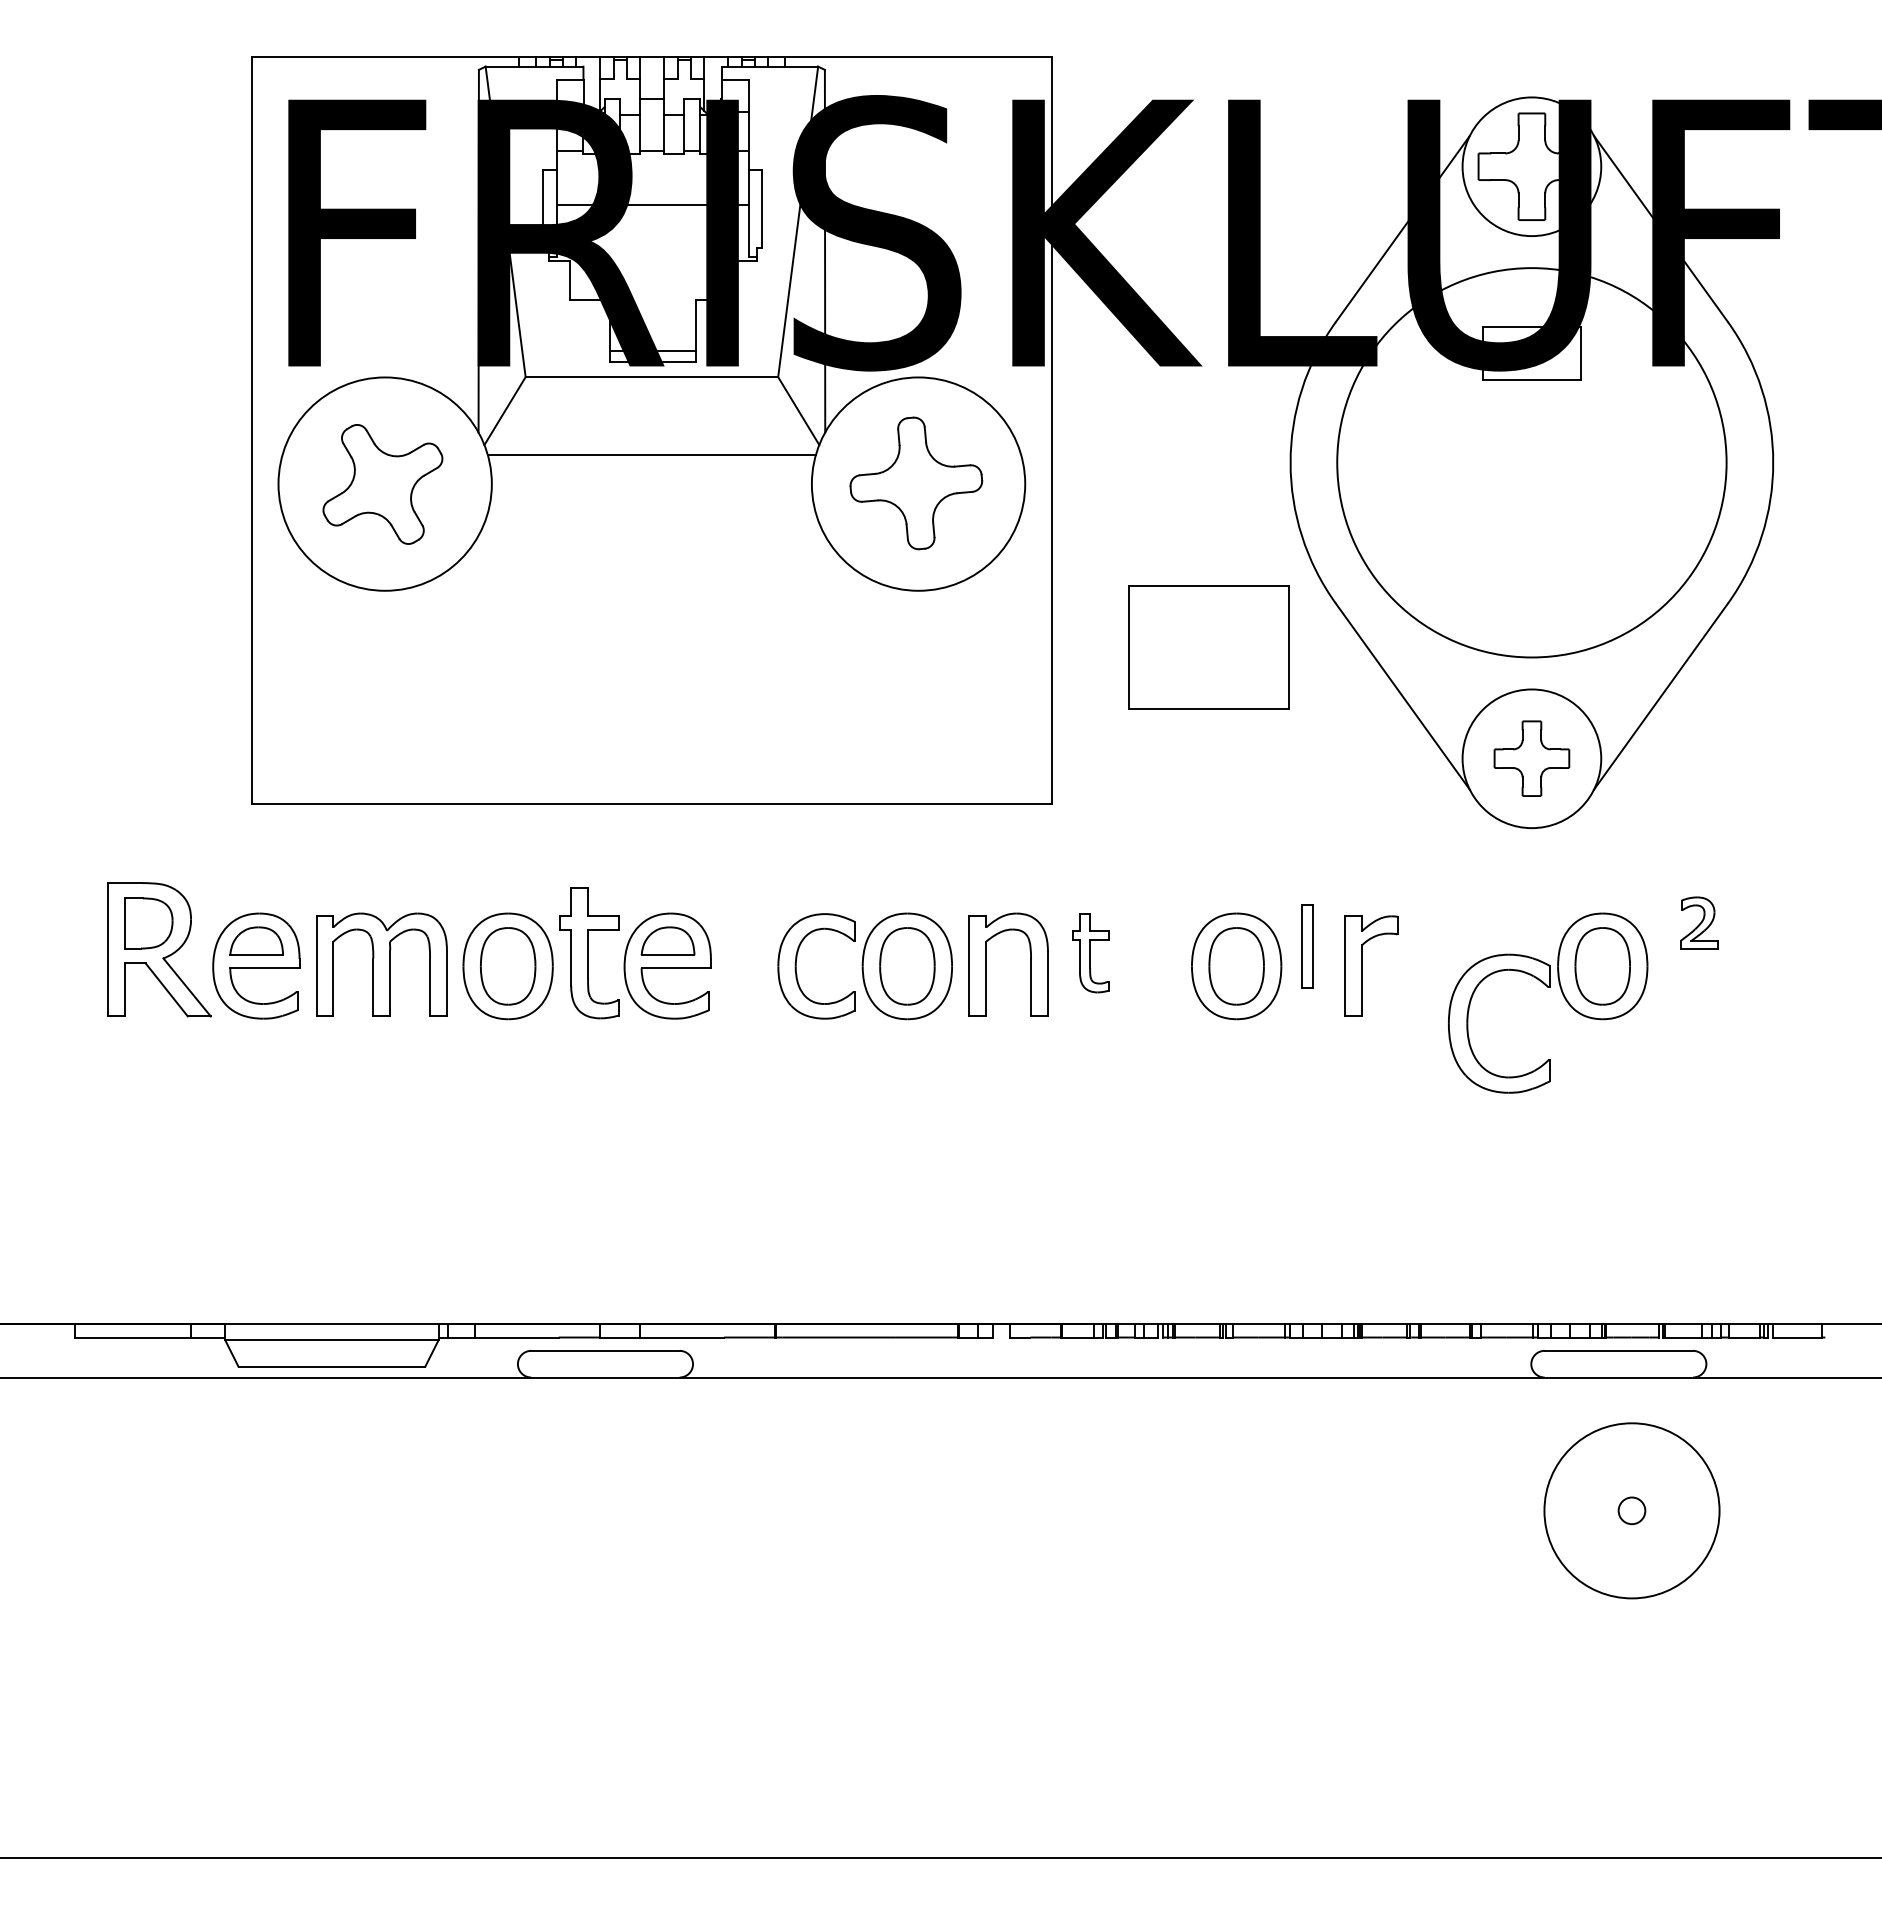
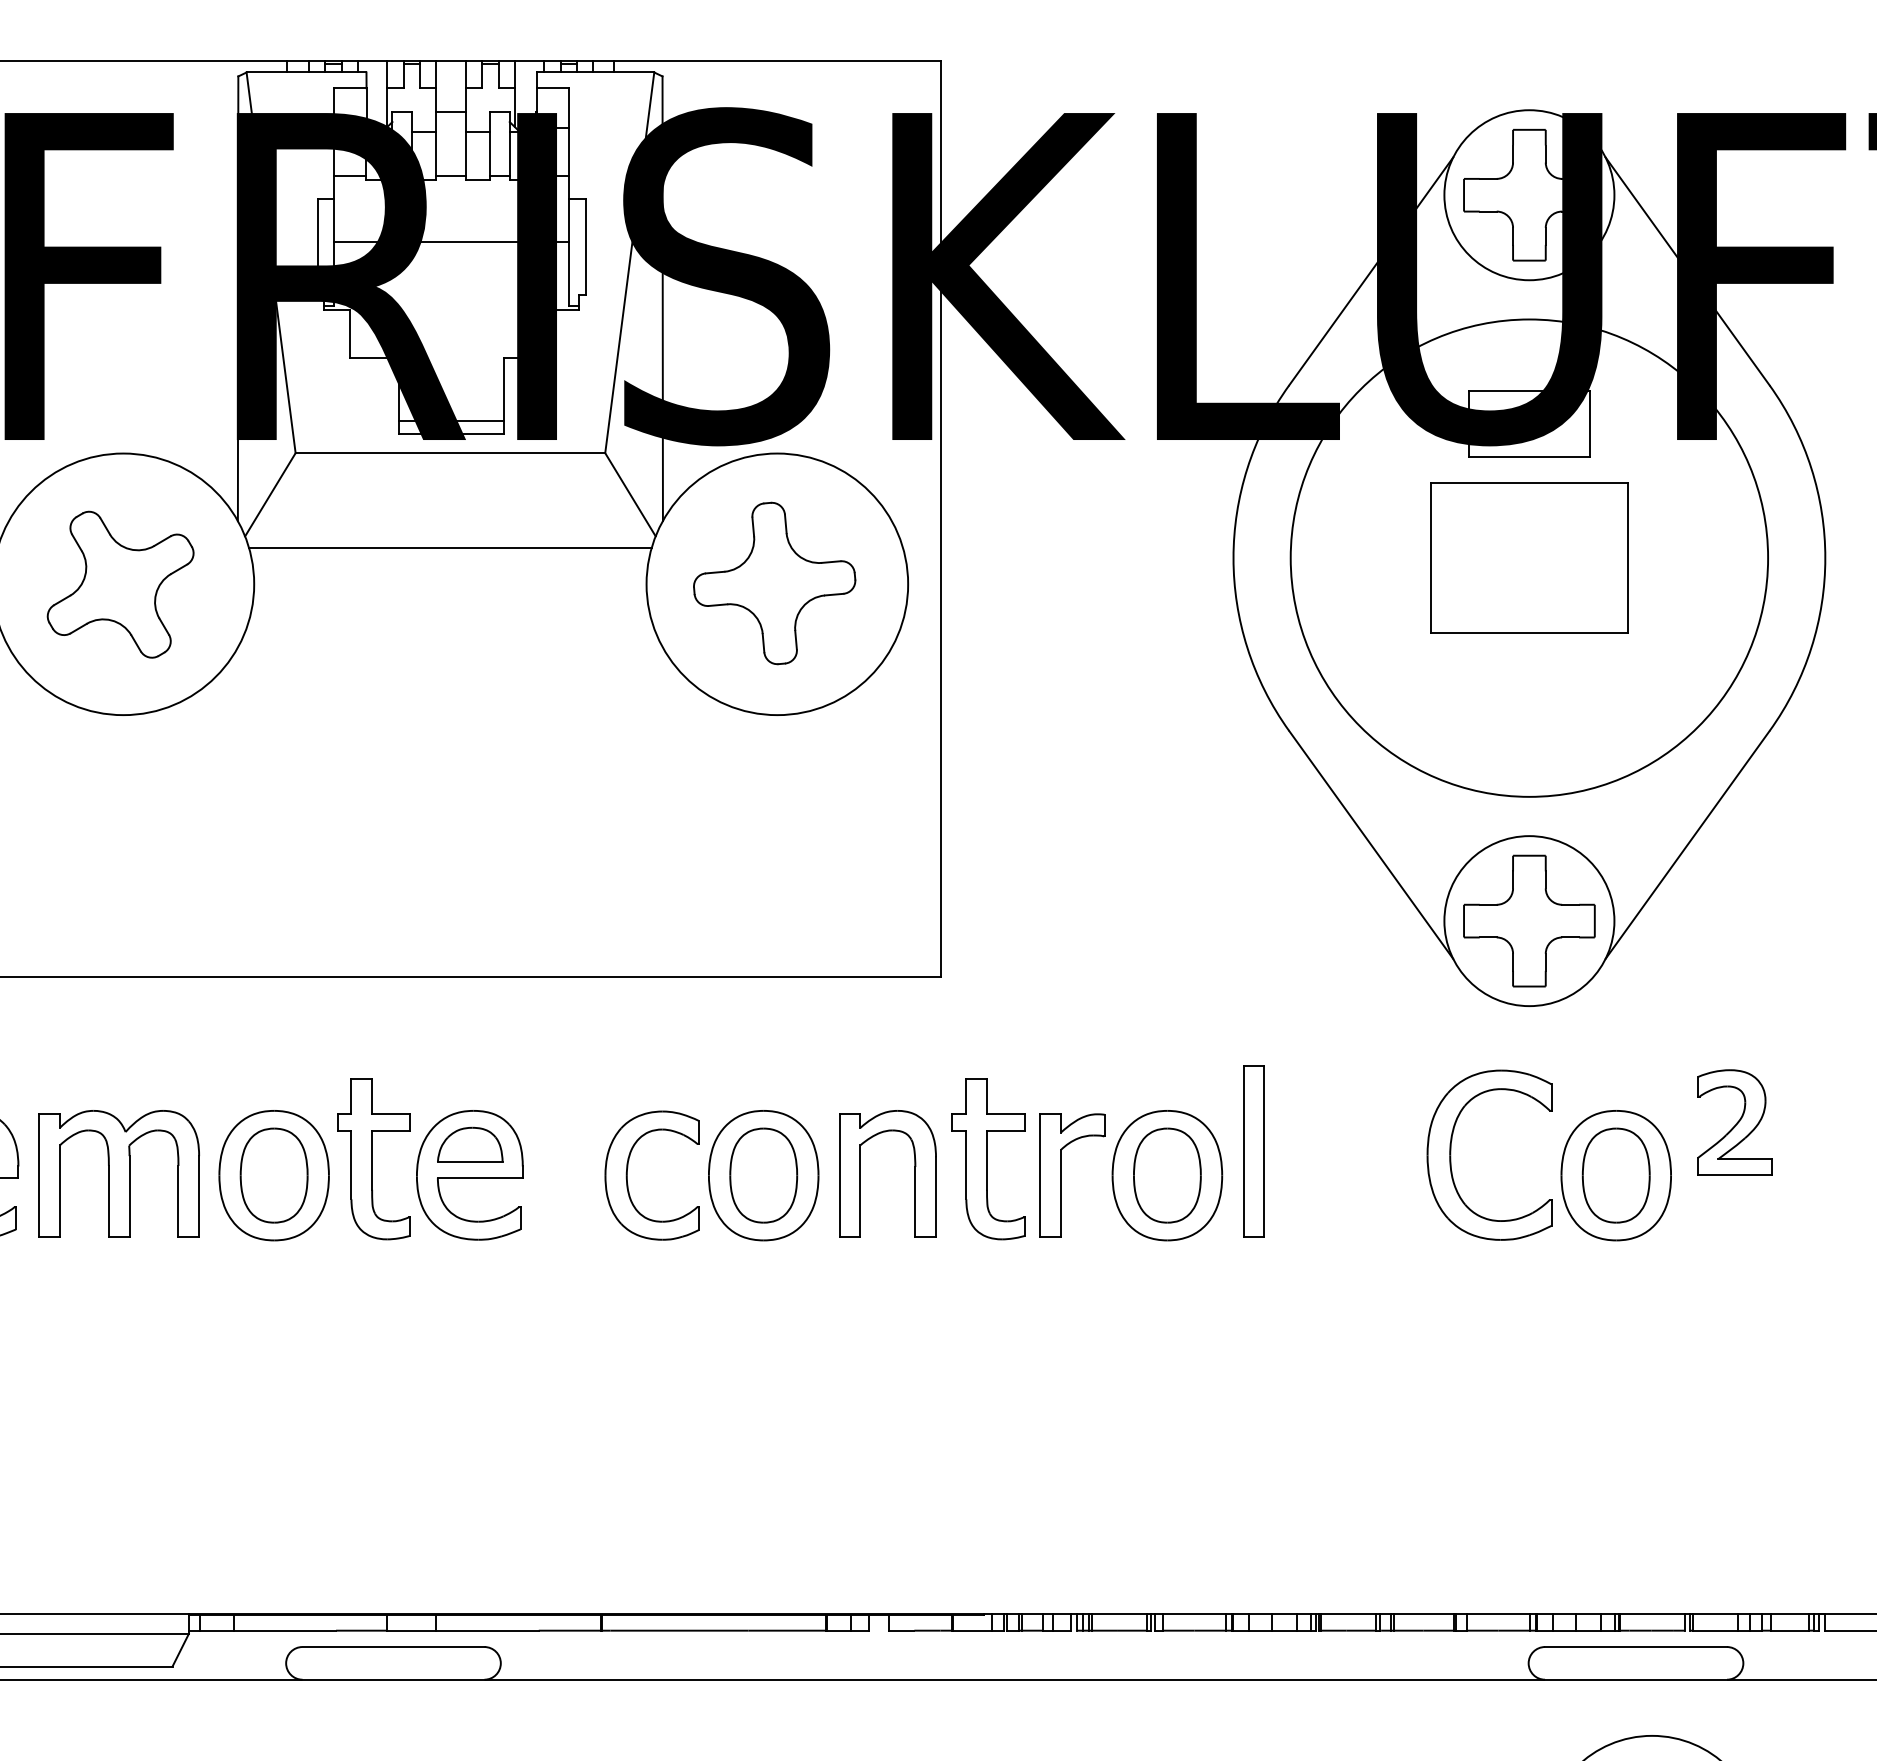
part: (1208, 647) -> (1528, 557), moved
part: (1531, 758) -> (1528, 920), size x1.43
part: (1699, 922) -> (1734, 1121), size x1.67
part: (1307, 946) -> (1254, 1151), size x1.67
part: (1090, 953) -> (988, 1159), size x1.67
part: (1362, 965) -> (1061, 1174), moved
part: (1468, 1023) -> (1451, 1154), moved

